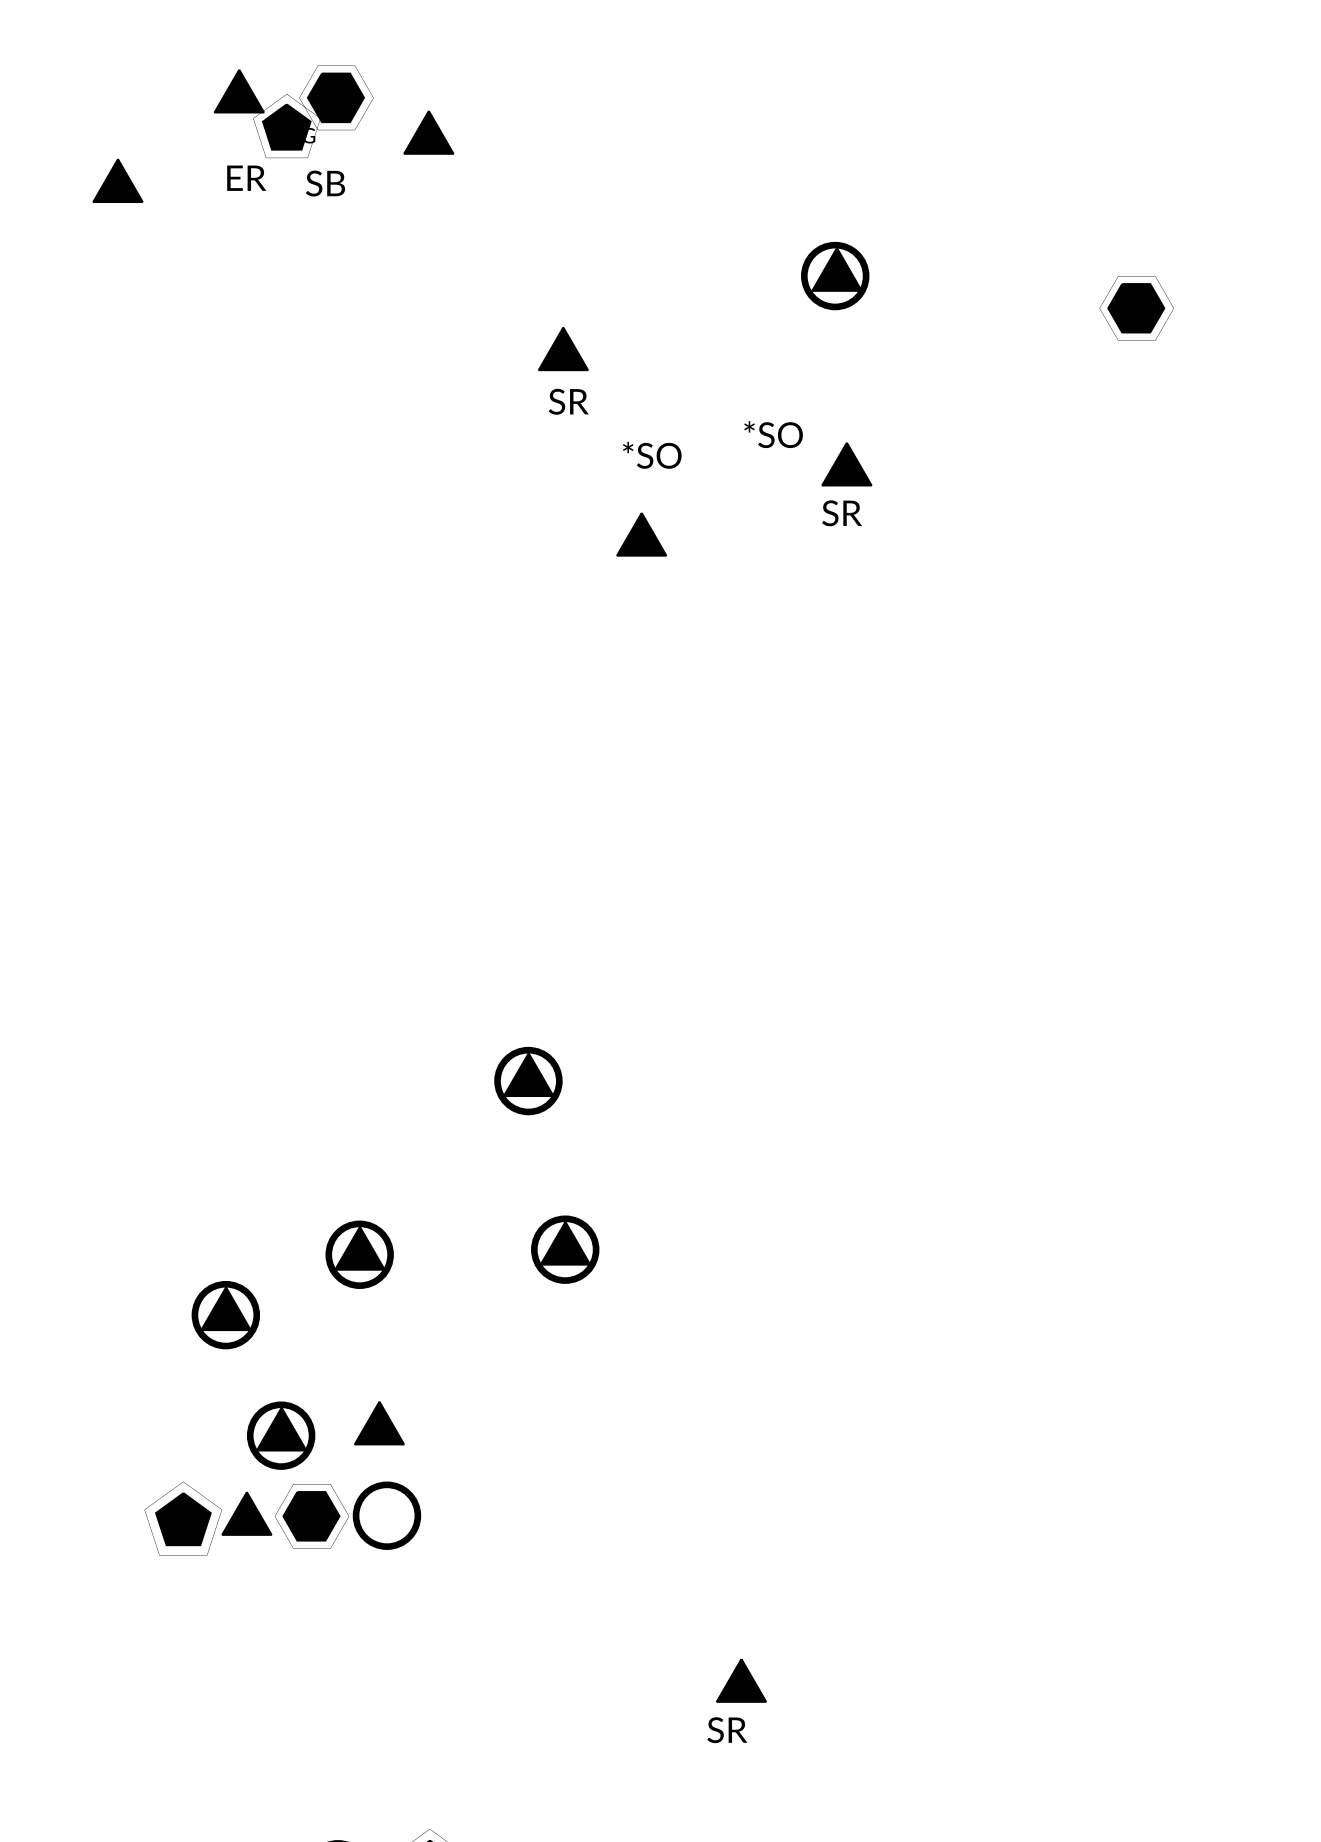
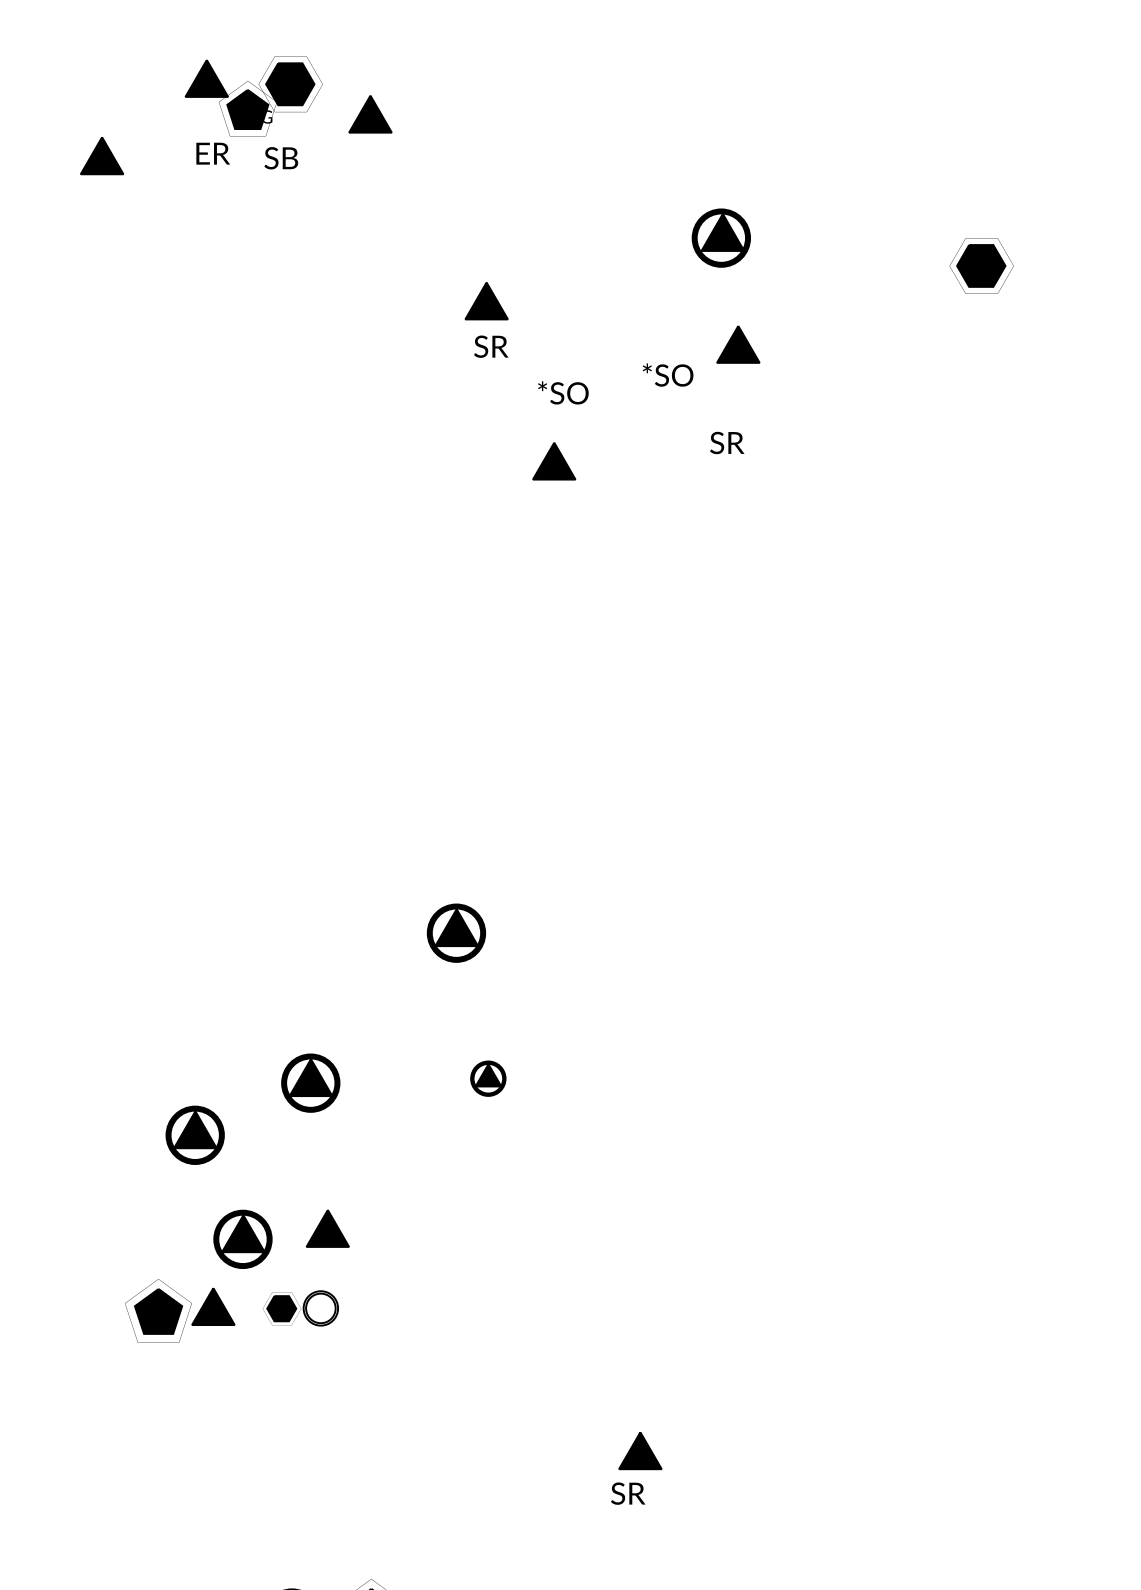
part: (846, 464) -> (737, 344), moved
part: (565, 1249) -> (488, 1078), size x0.6
part: (347, 1515) -> (300, 1308), size x0.6

